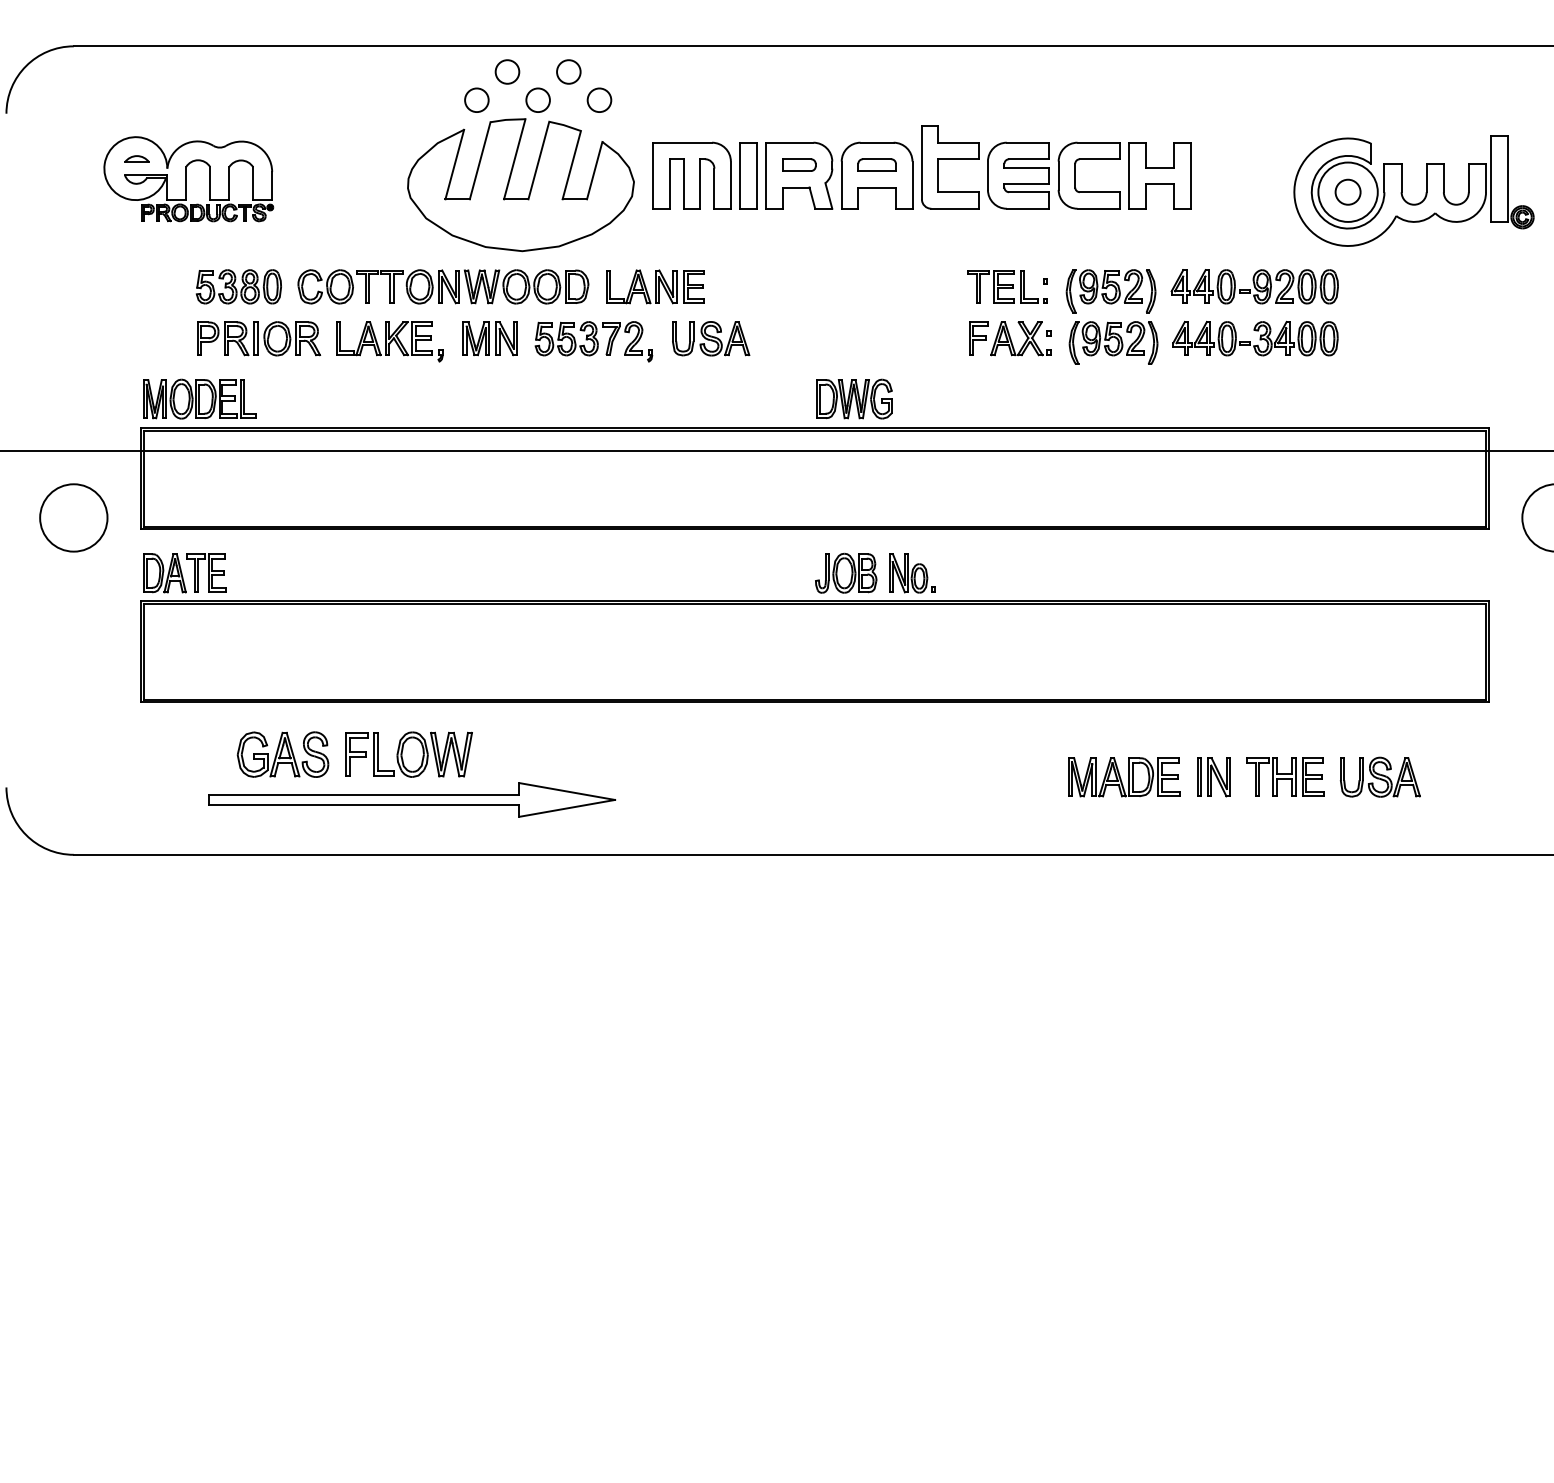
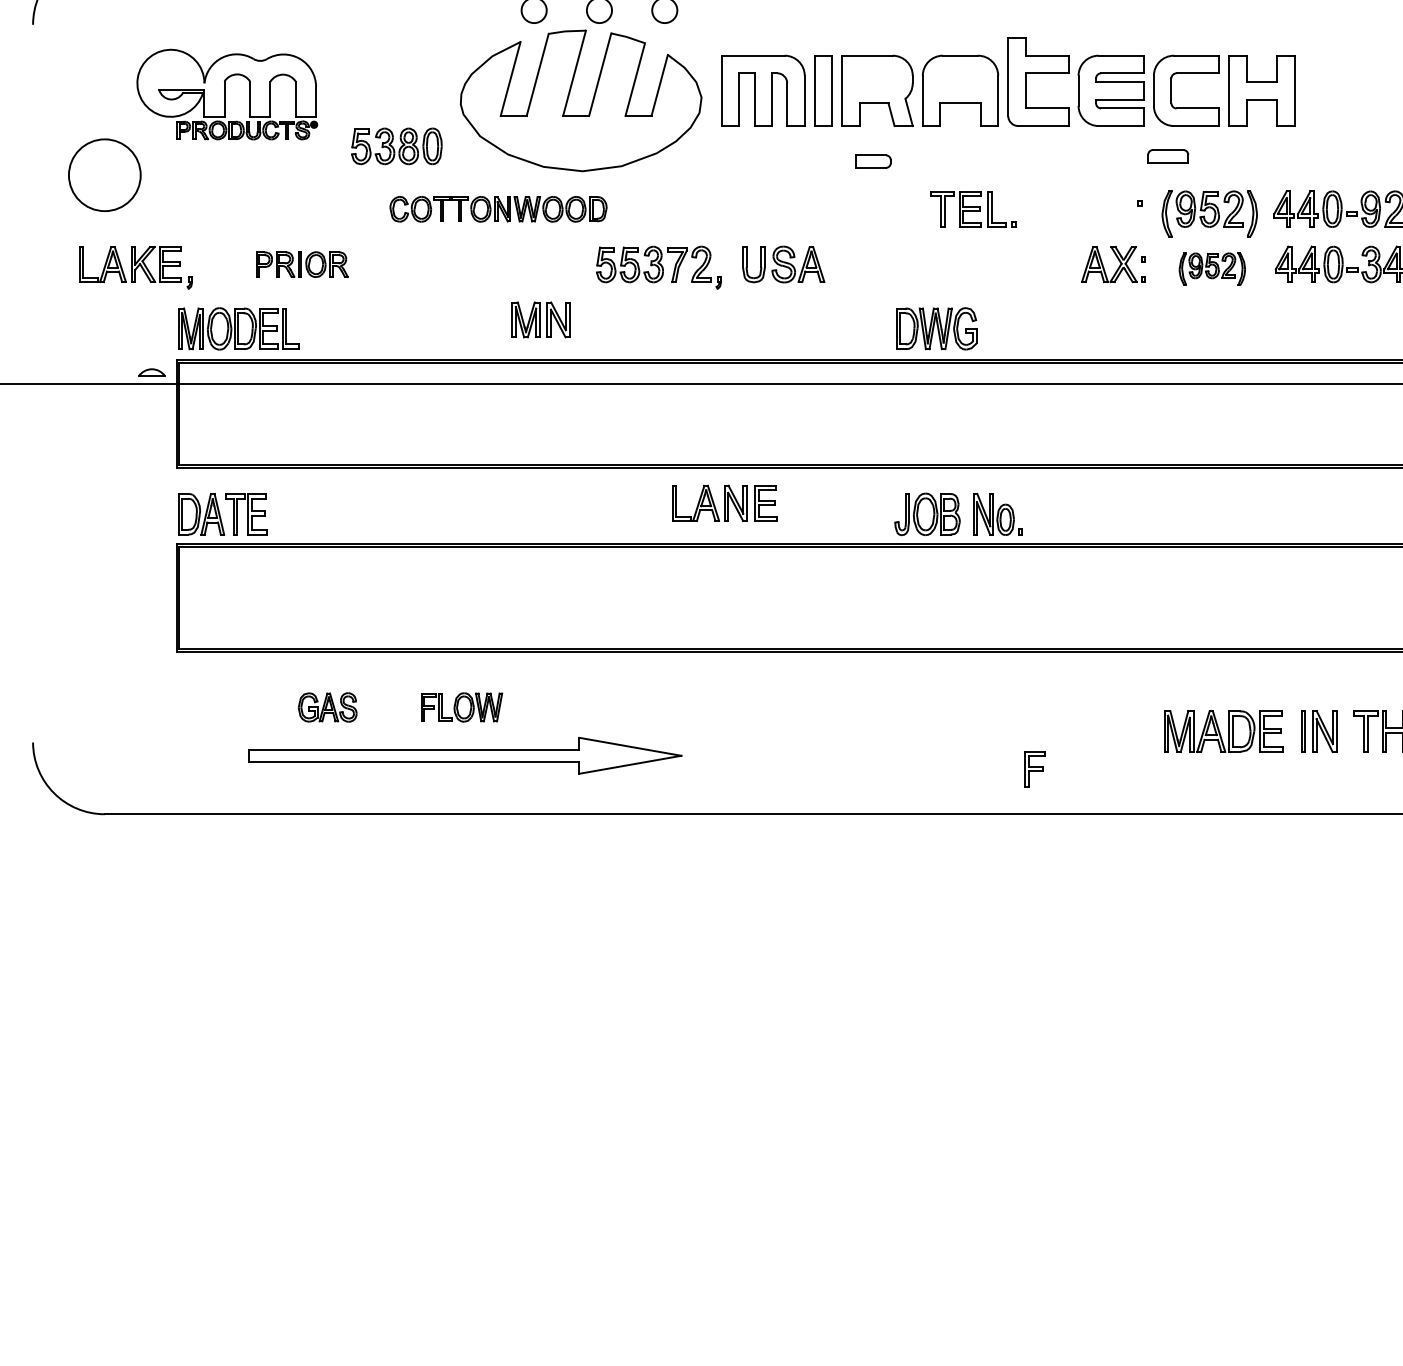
part: (136, 158) -> (151, 371), moved
part: (799, 164) -> (873, 160), moved
part: (876, 164) -> (1167, 155), moved
part: (238, 286) -> (396, 146), moved
part: (443, 286) -> (498, 208), size x0.7
part: (655, 286) -> (724, 502), moved
part: (1007, 286) -> (973, 208), moved
part: (259, 338) -> (302, 264), size x0.7
part: (489, 338) -> (540, 319), moved
part: (978, 338) -> (1034, 769), moved
part: (389, 341) -> (135, 267), moved
part: (1113, 342) -> (1212, 268), size x0.7
circle: (73, 517) -> (104, 174), moved
part: (282, 754) -> (327, 707), size x0.6
part: (408, 754) -> (461, 707), size x0.6

